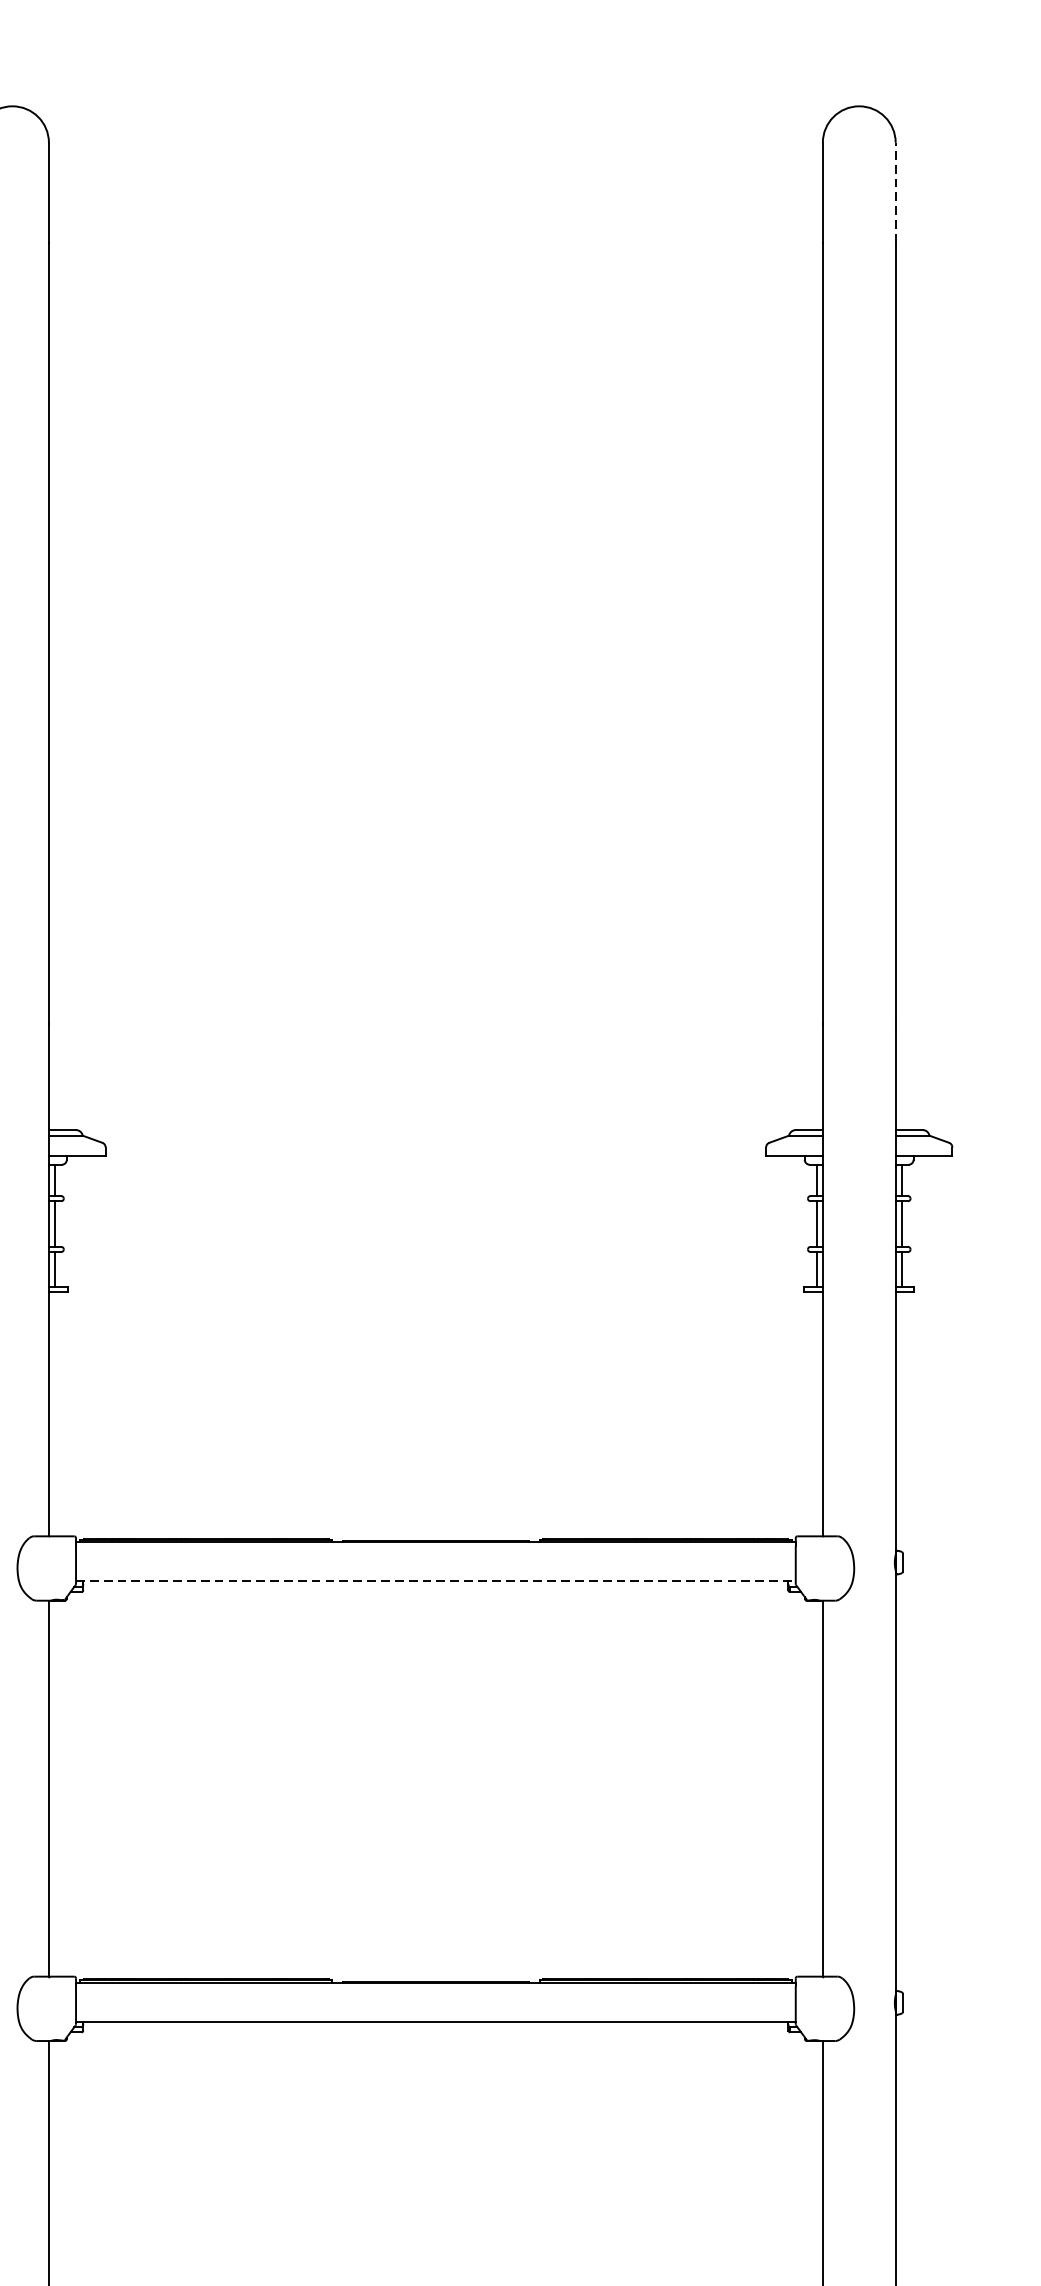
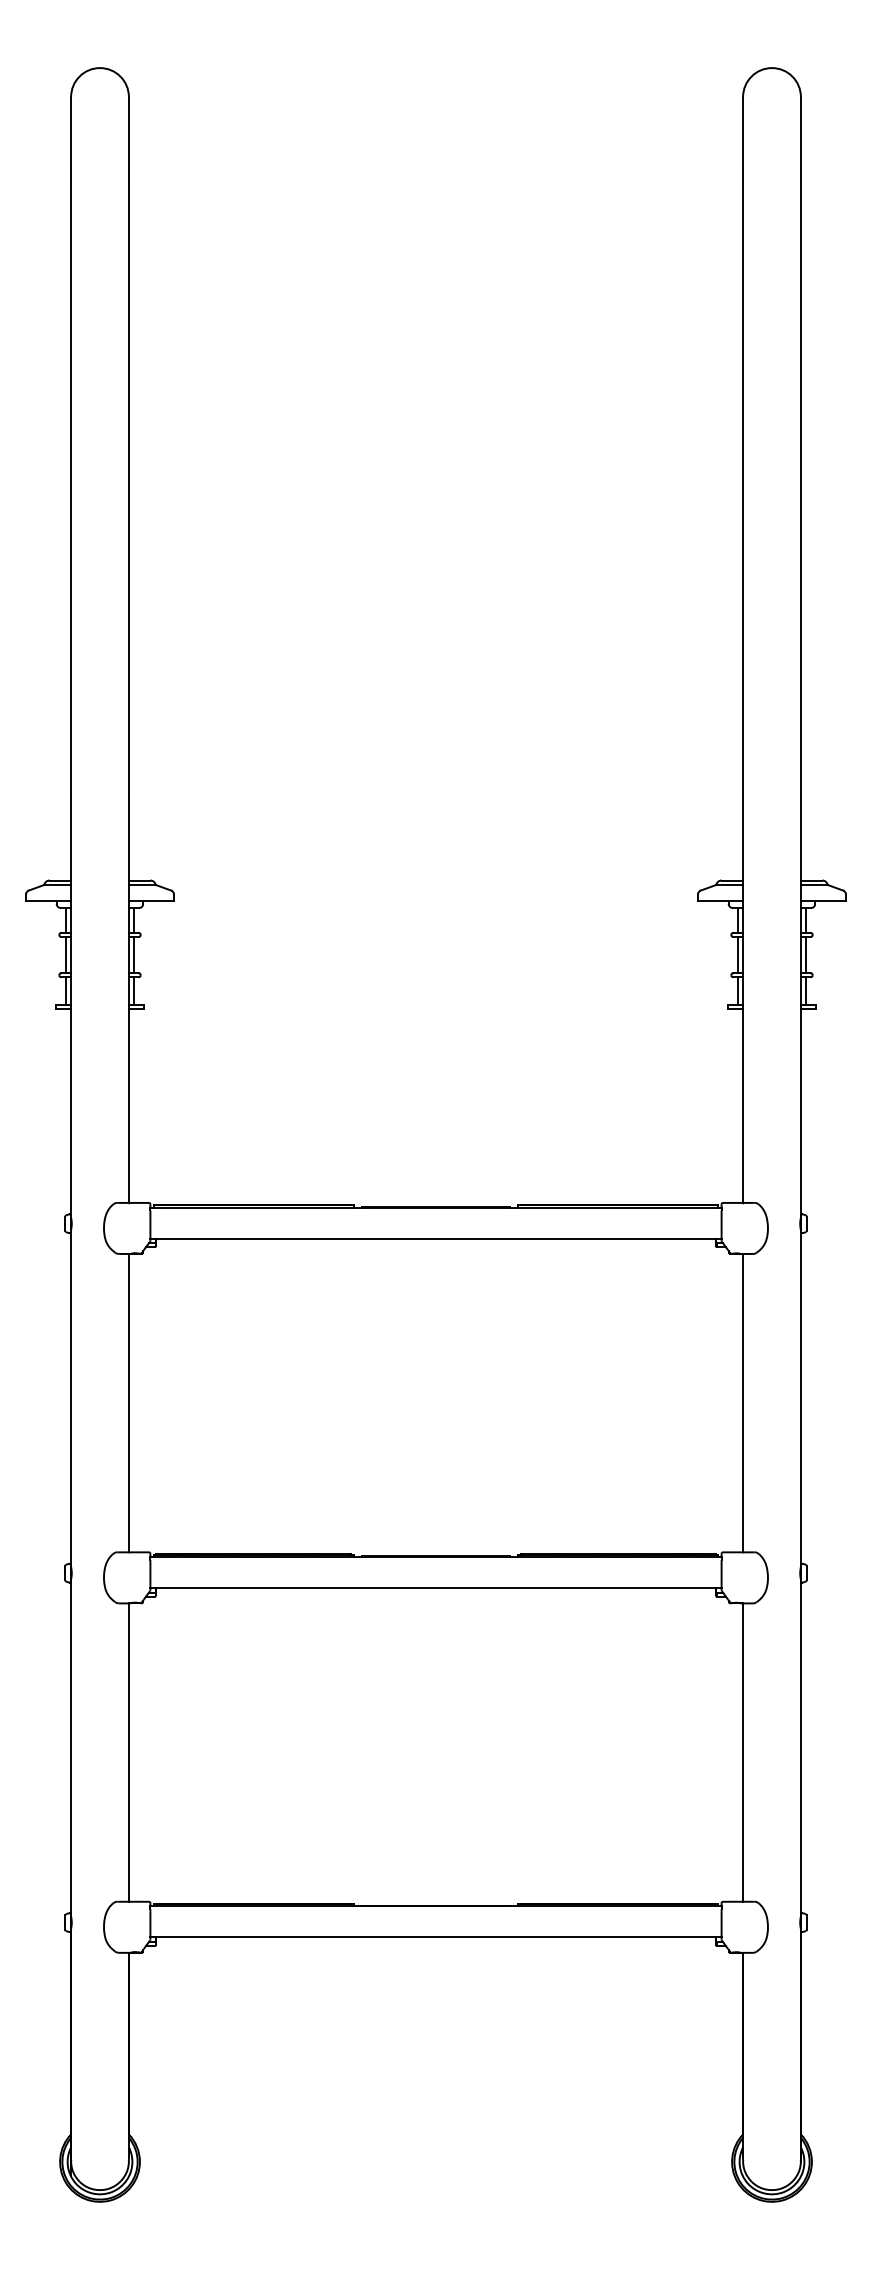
line: (895, 192) -> (800, 136), dashed -> solid
line: (436, 1581) -> (436, 1238), dashed -> solid

